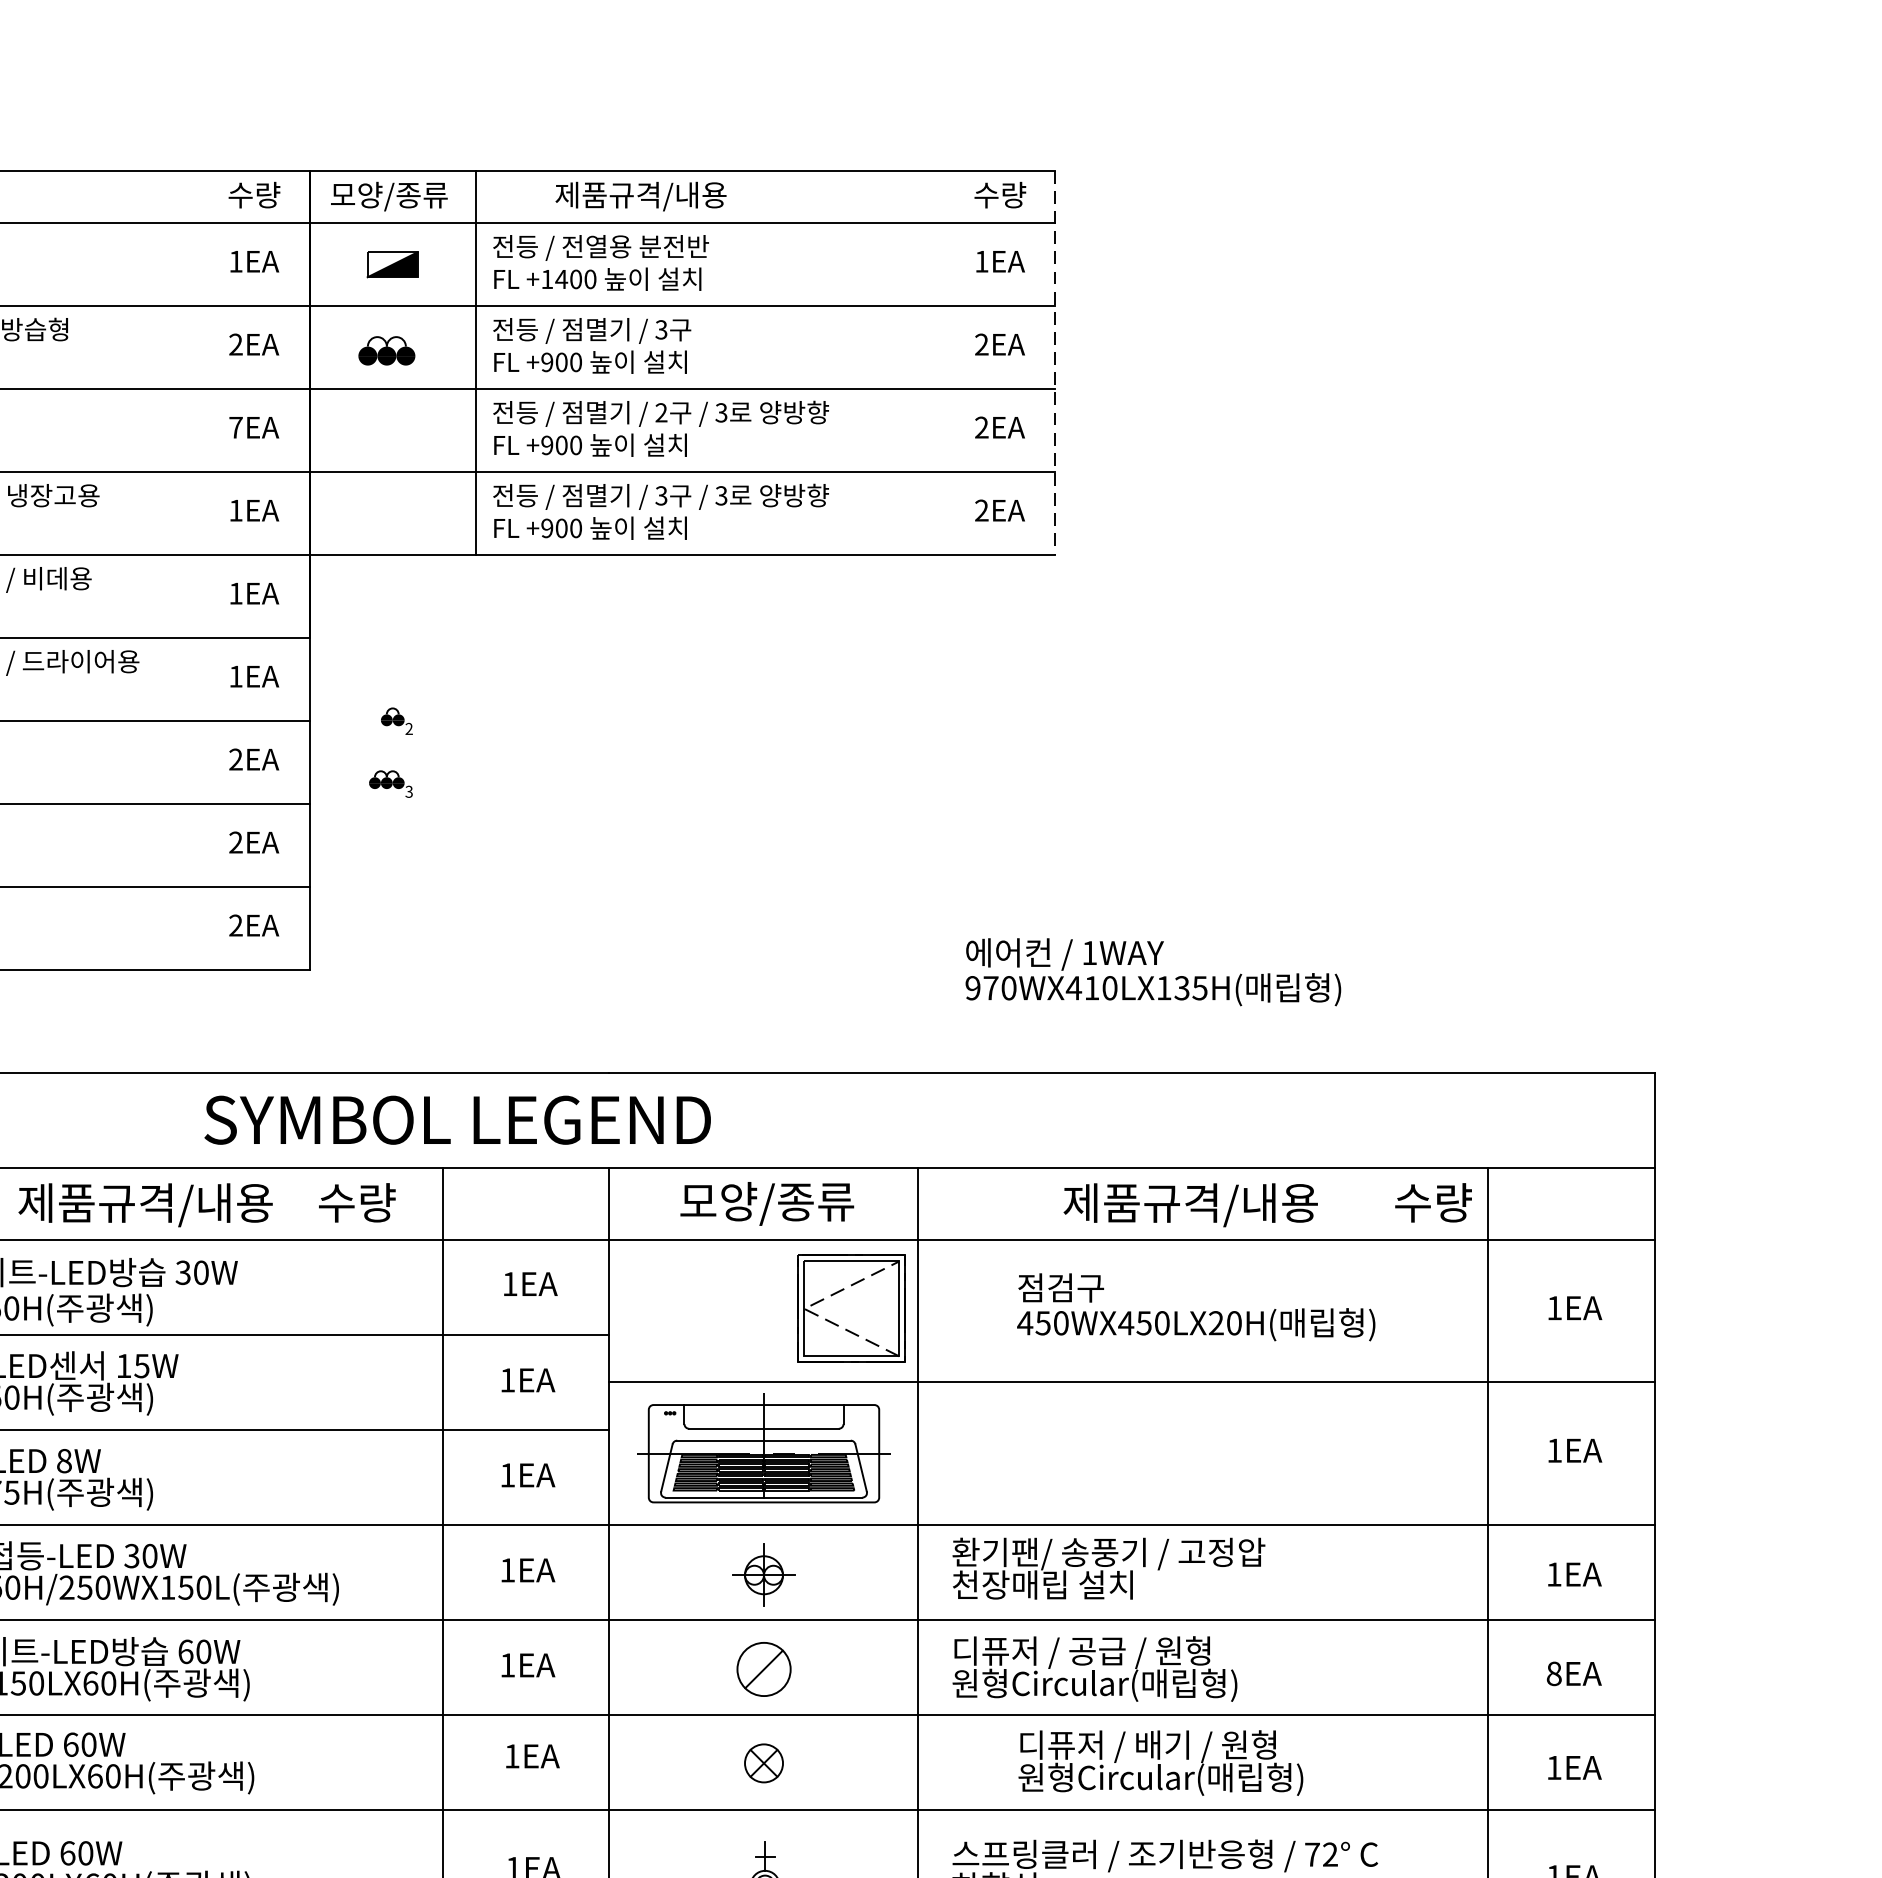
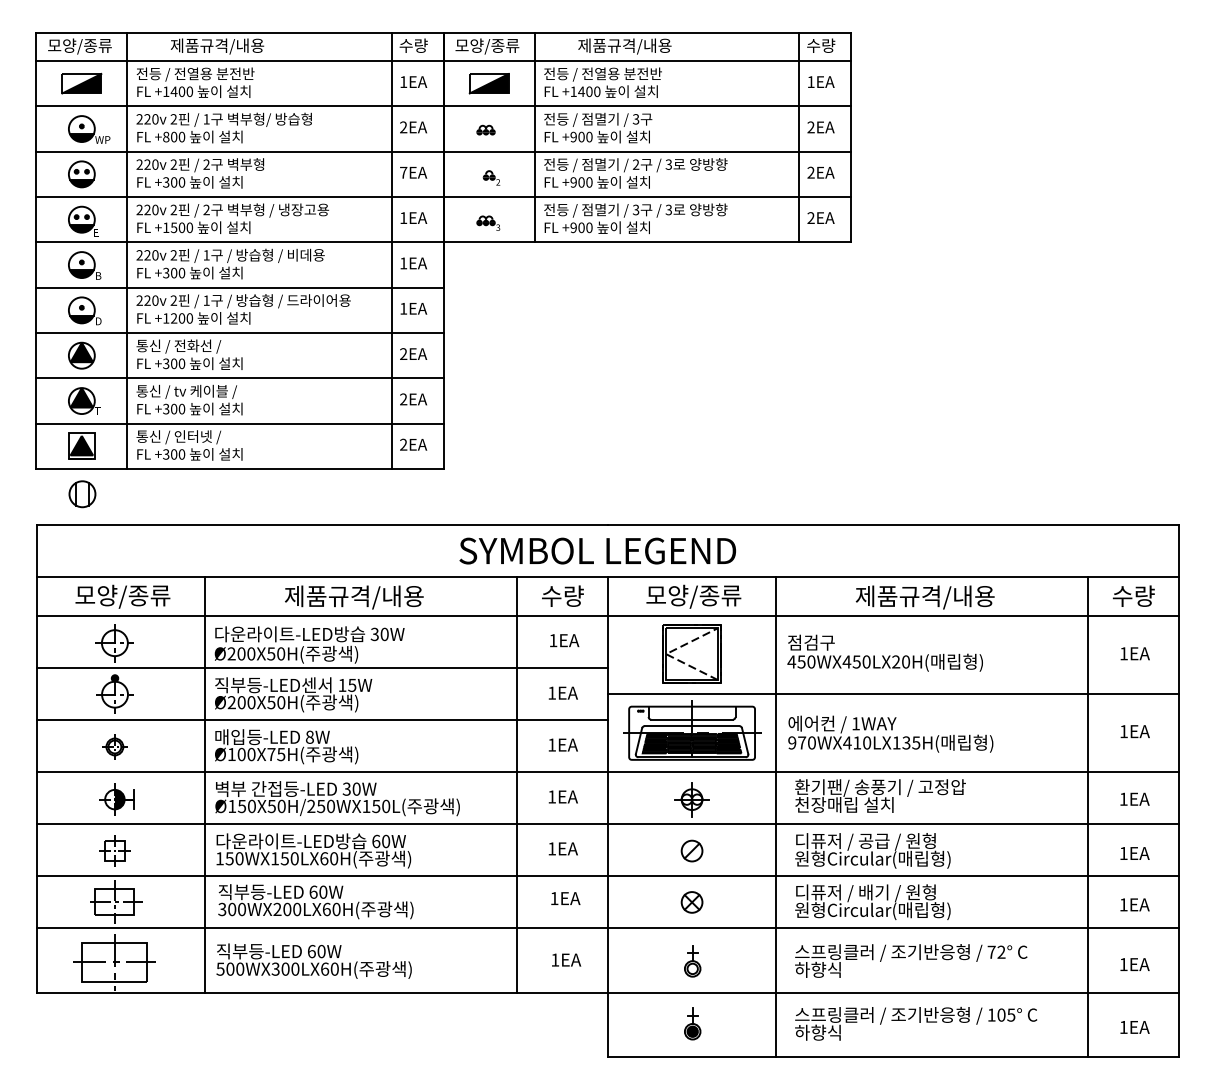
part: (391, 264) -> (488, 83), size x1.43
part: (385, 348) -> (485, 129), size x0.62
line: (960, 363) -> (799, 137), added
line: (1055, 363) -> (851, 137), dashed -> solid
line: (213, 569) -> (391, 250), added
part: (396, 720) -> (491, 177), moved
part: (391, 782) -> (488, 222), moved
text: (1152, 970) -> (890, 733), moved
text: (457, 1119) -> (597, 550), moved
text: (356, 1201) -> (562, 595), moved
text: (1432, 1201) -> (1133, 595), moved
text: (1194, 1305) -> (884, 652), moved
part: (850, 1307) -> (691, 653), moved
part: (762, 1668) -> (691, 850), size x0.71
text: (1553, 1673) -> (1123, 853), 8EA -> 1EA
text: (1160, 1761) -> (872, 901), moved

